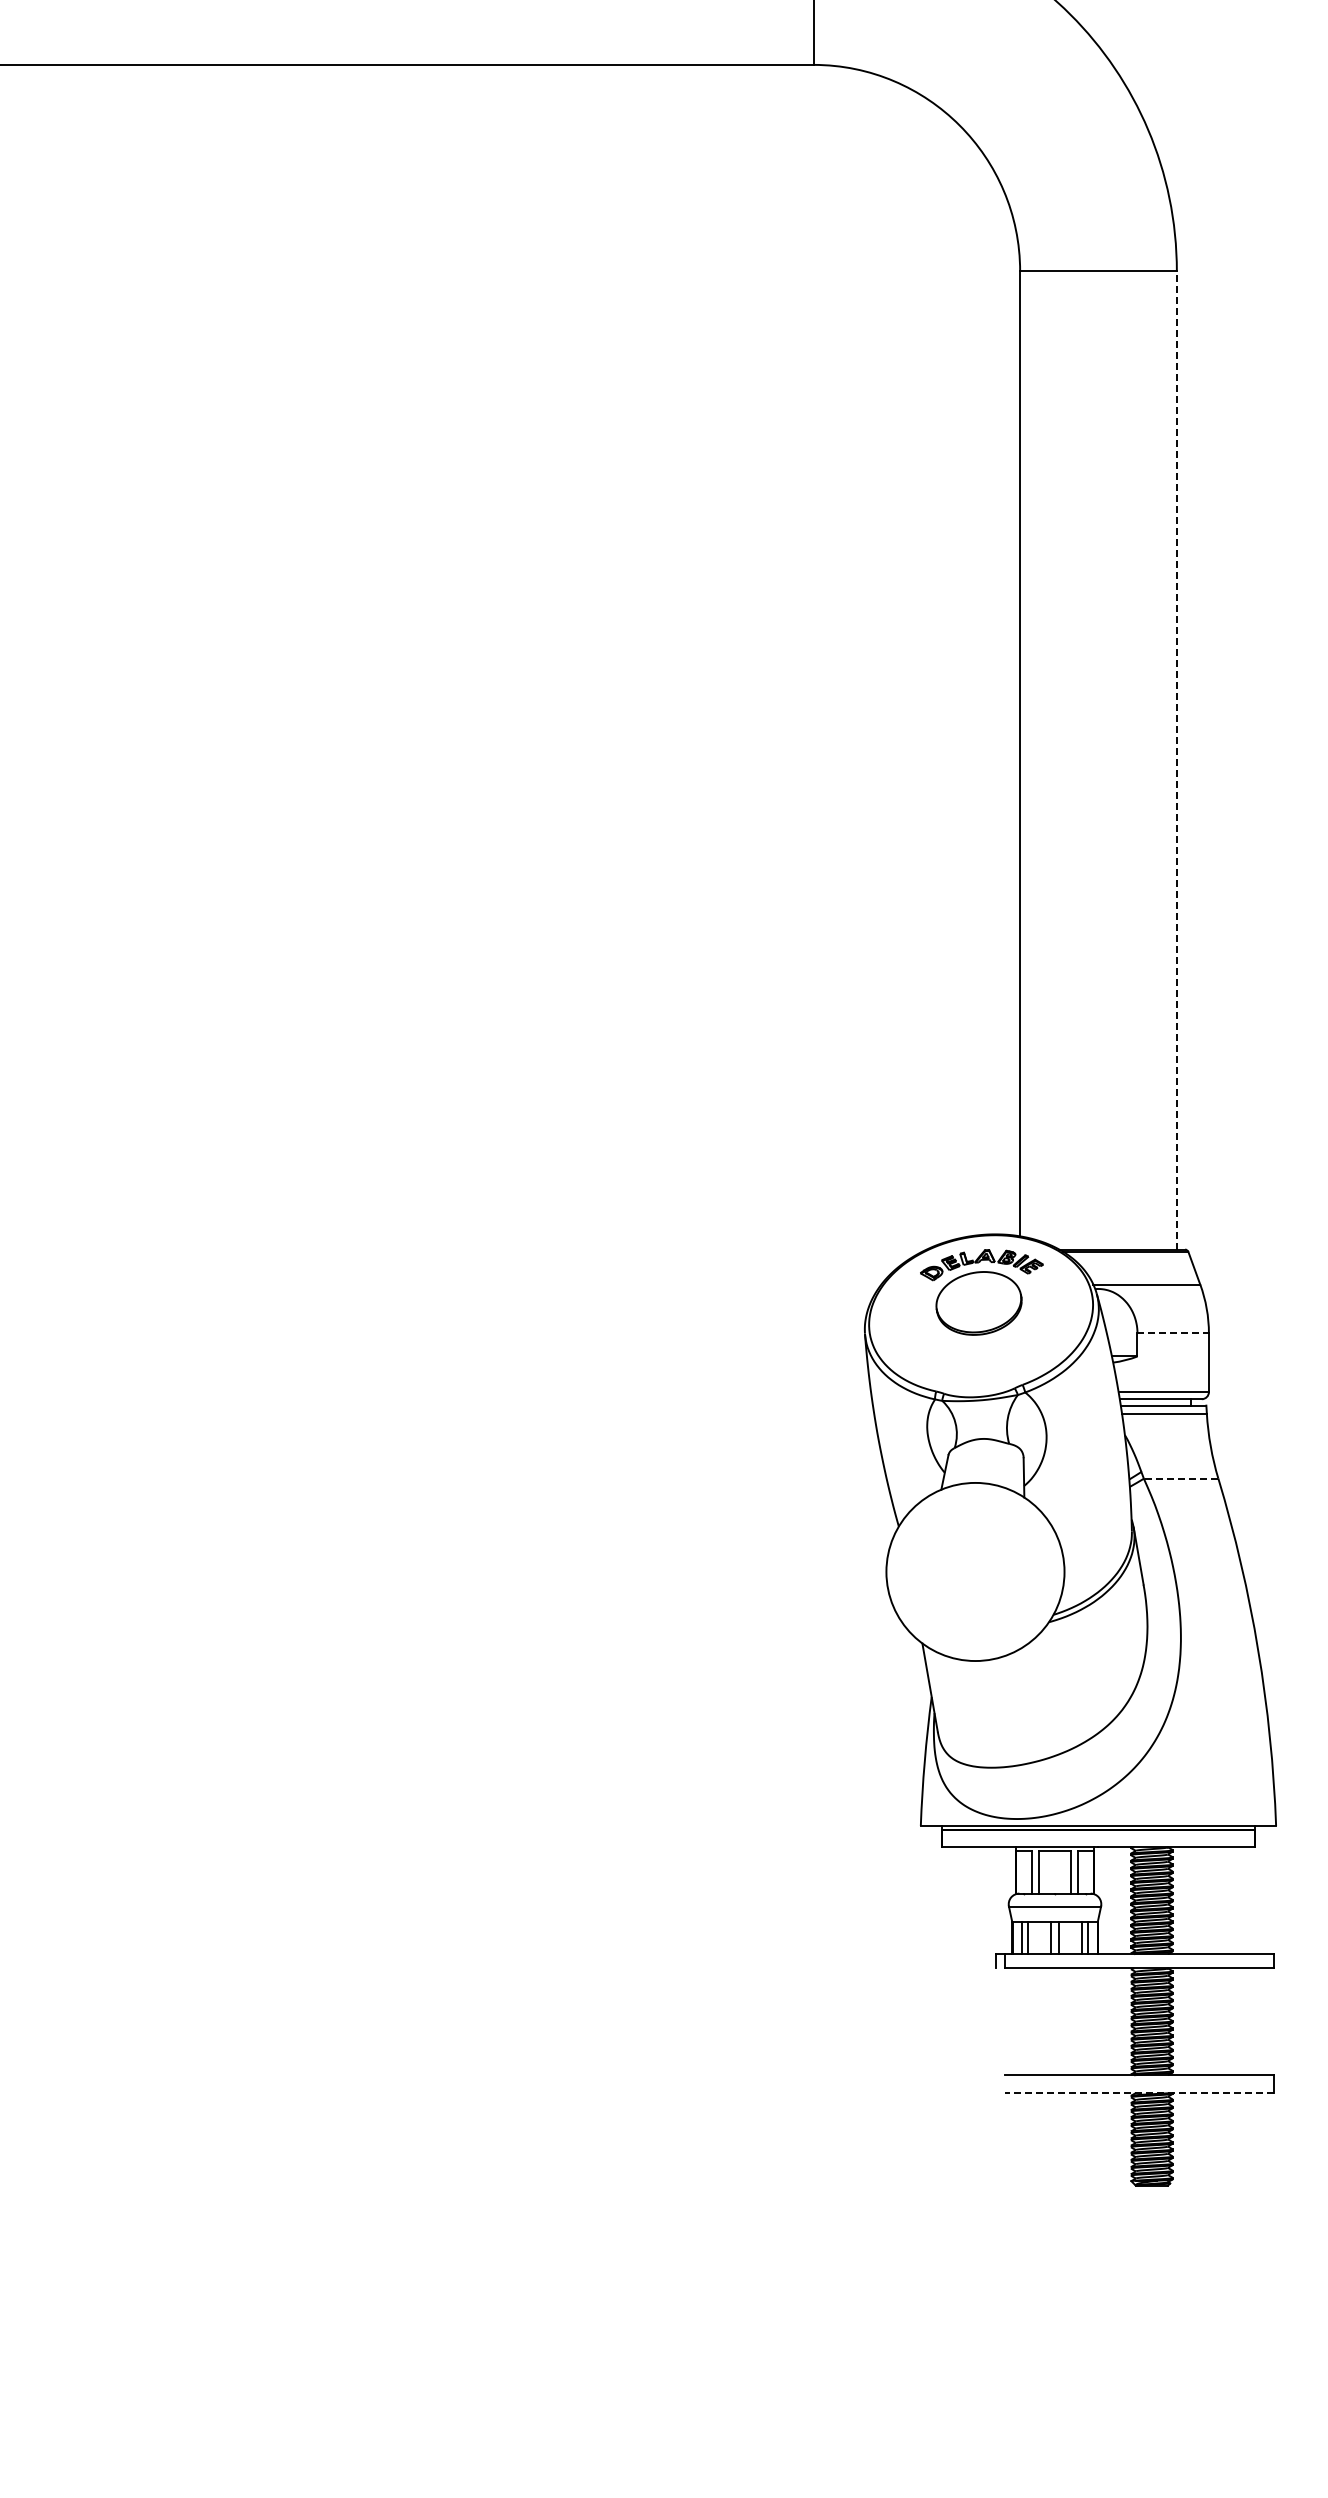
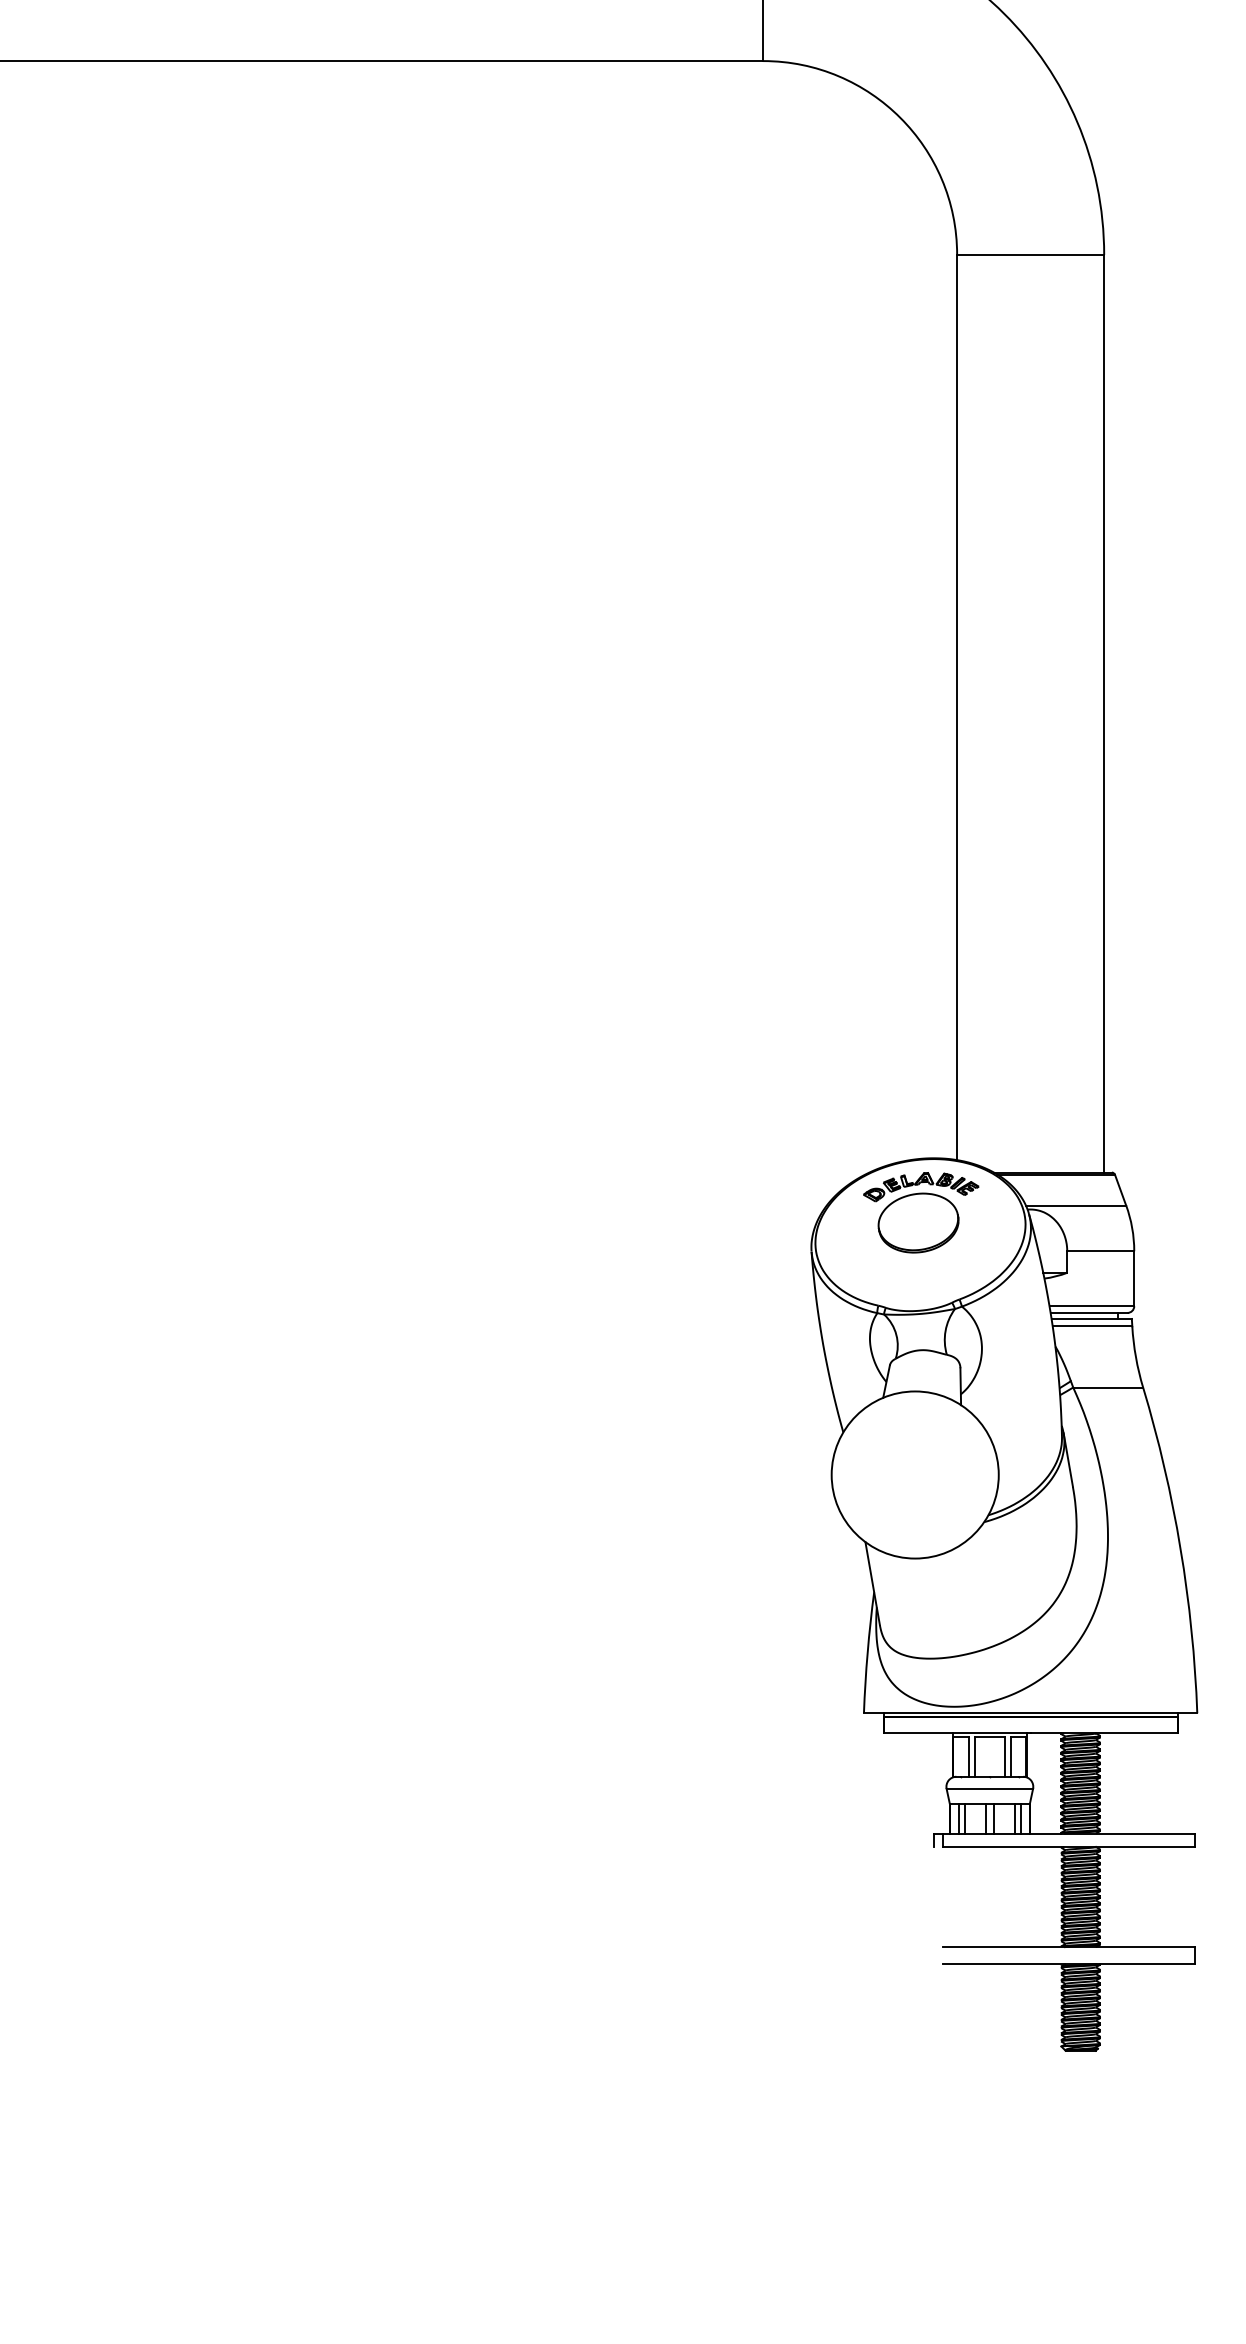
line: (1176, 760) -> (1103, 713), dashed -> solid
line: (1173, 1333) -> (1101, 1251), dashed -> solid
line: (1180, 1478) -> (1107, 1387), dashed -> solid
line: (1138, 2093) -> (1068, 1964), dashed -> solid

